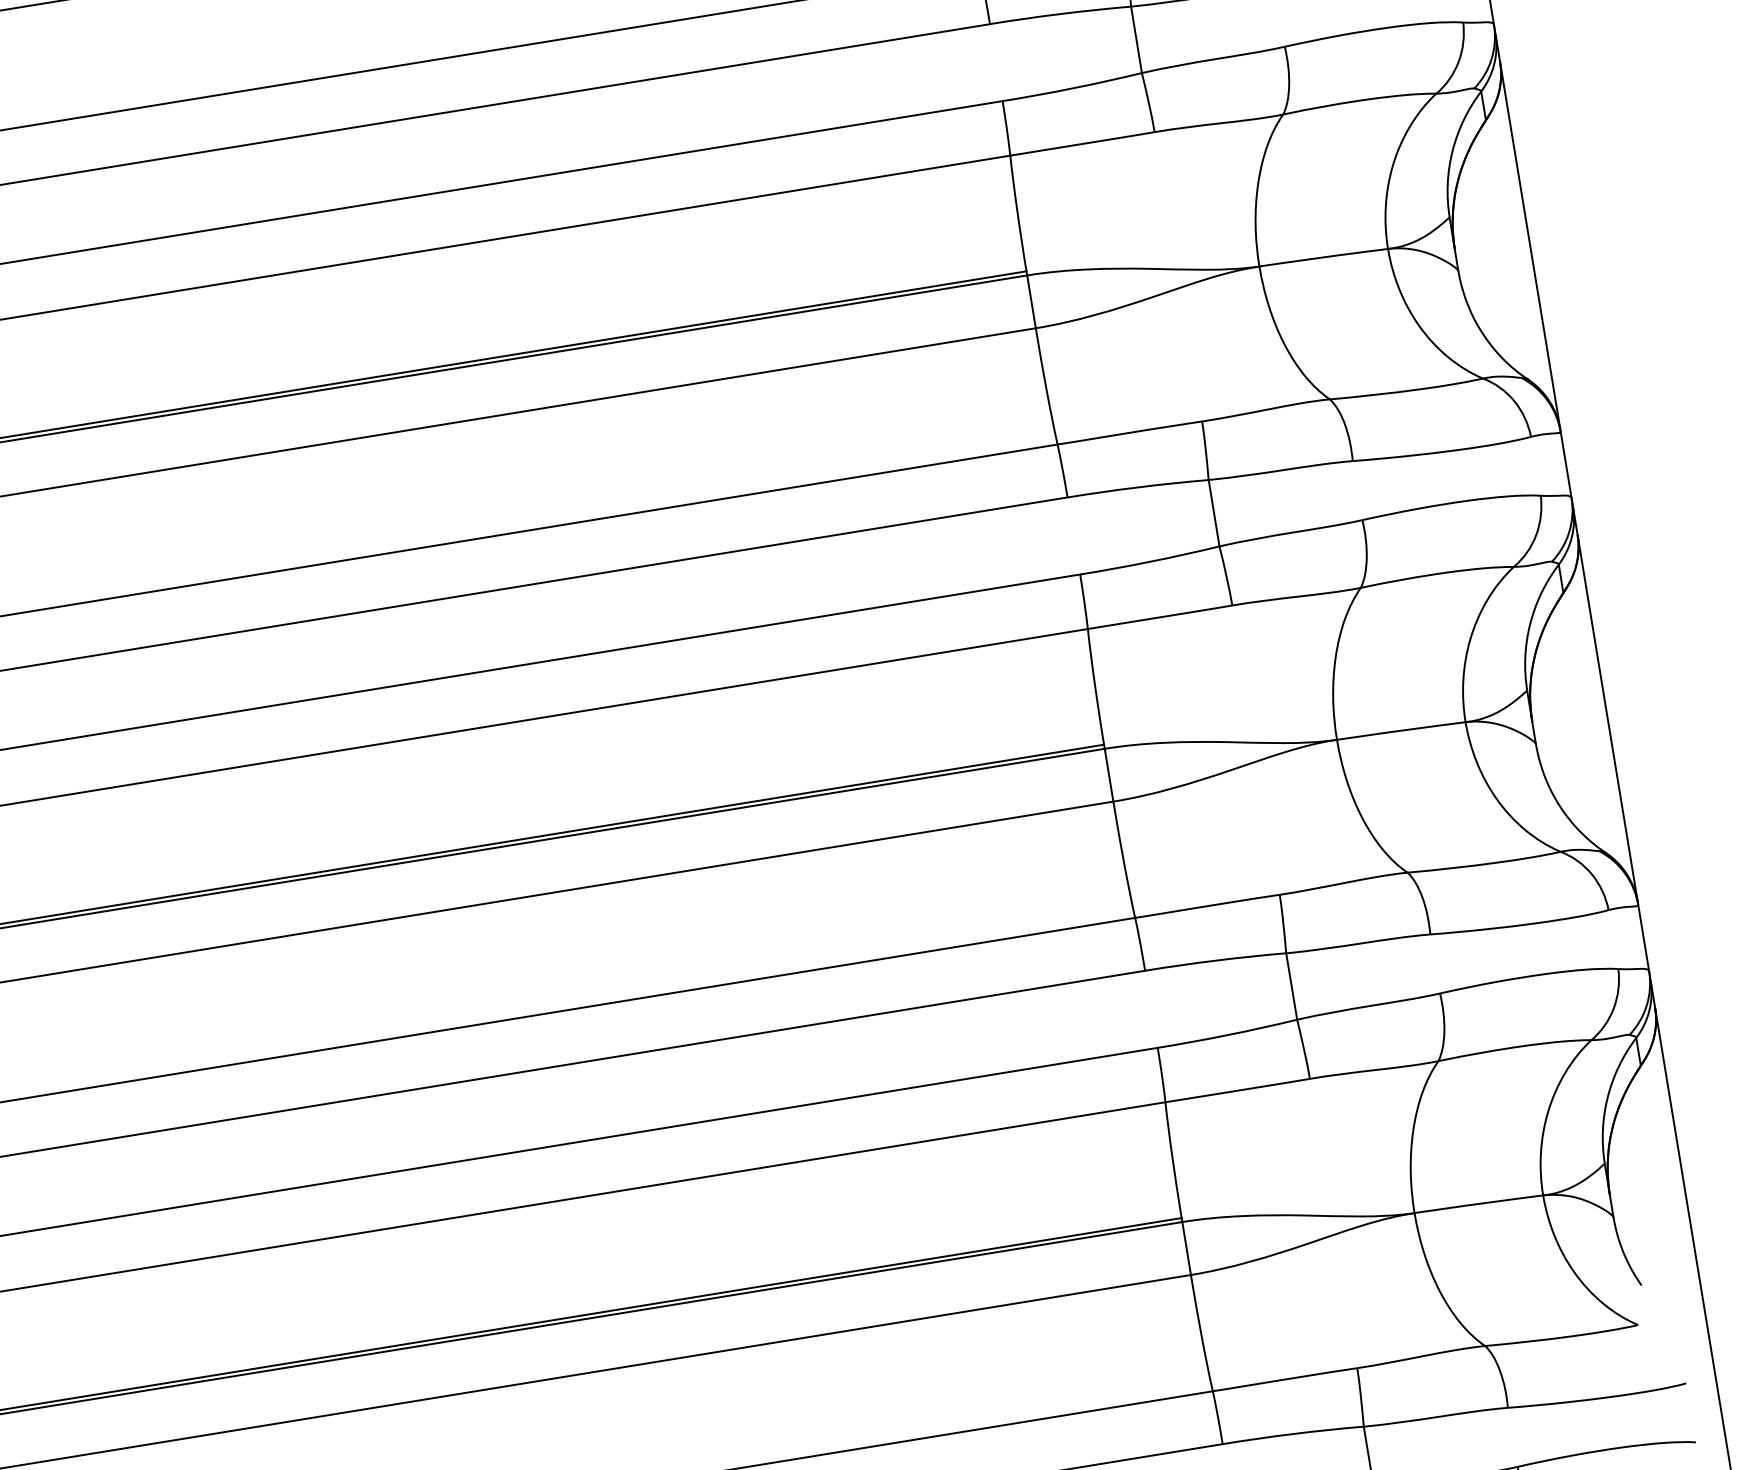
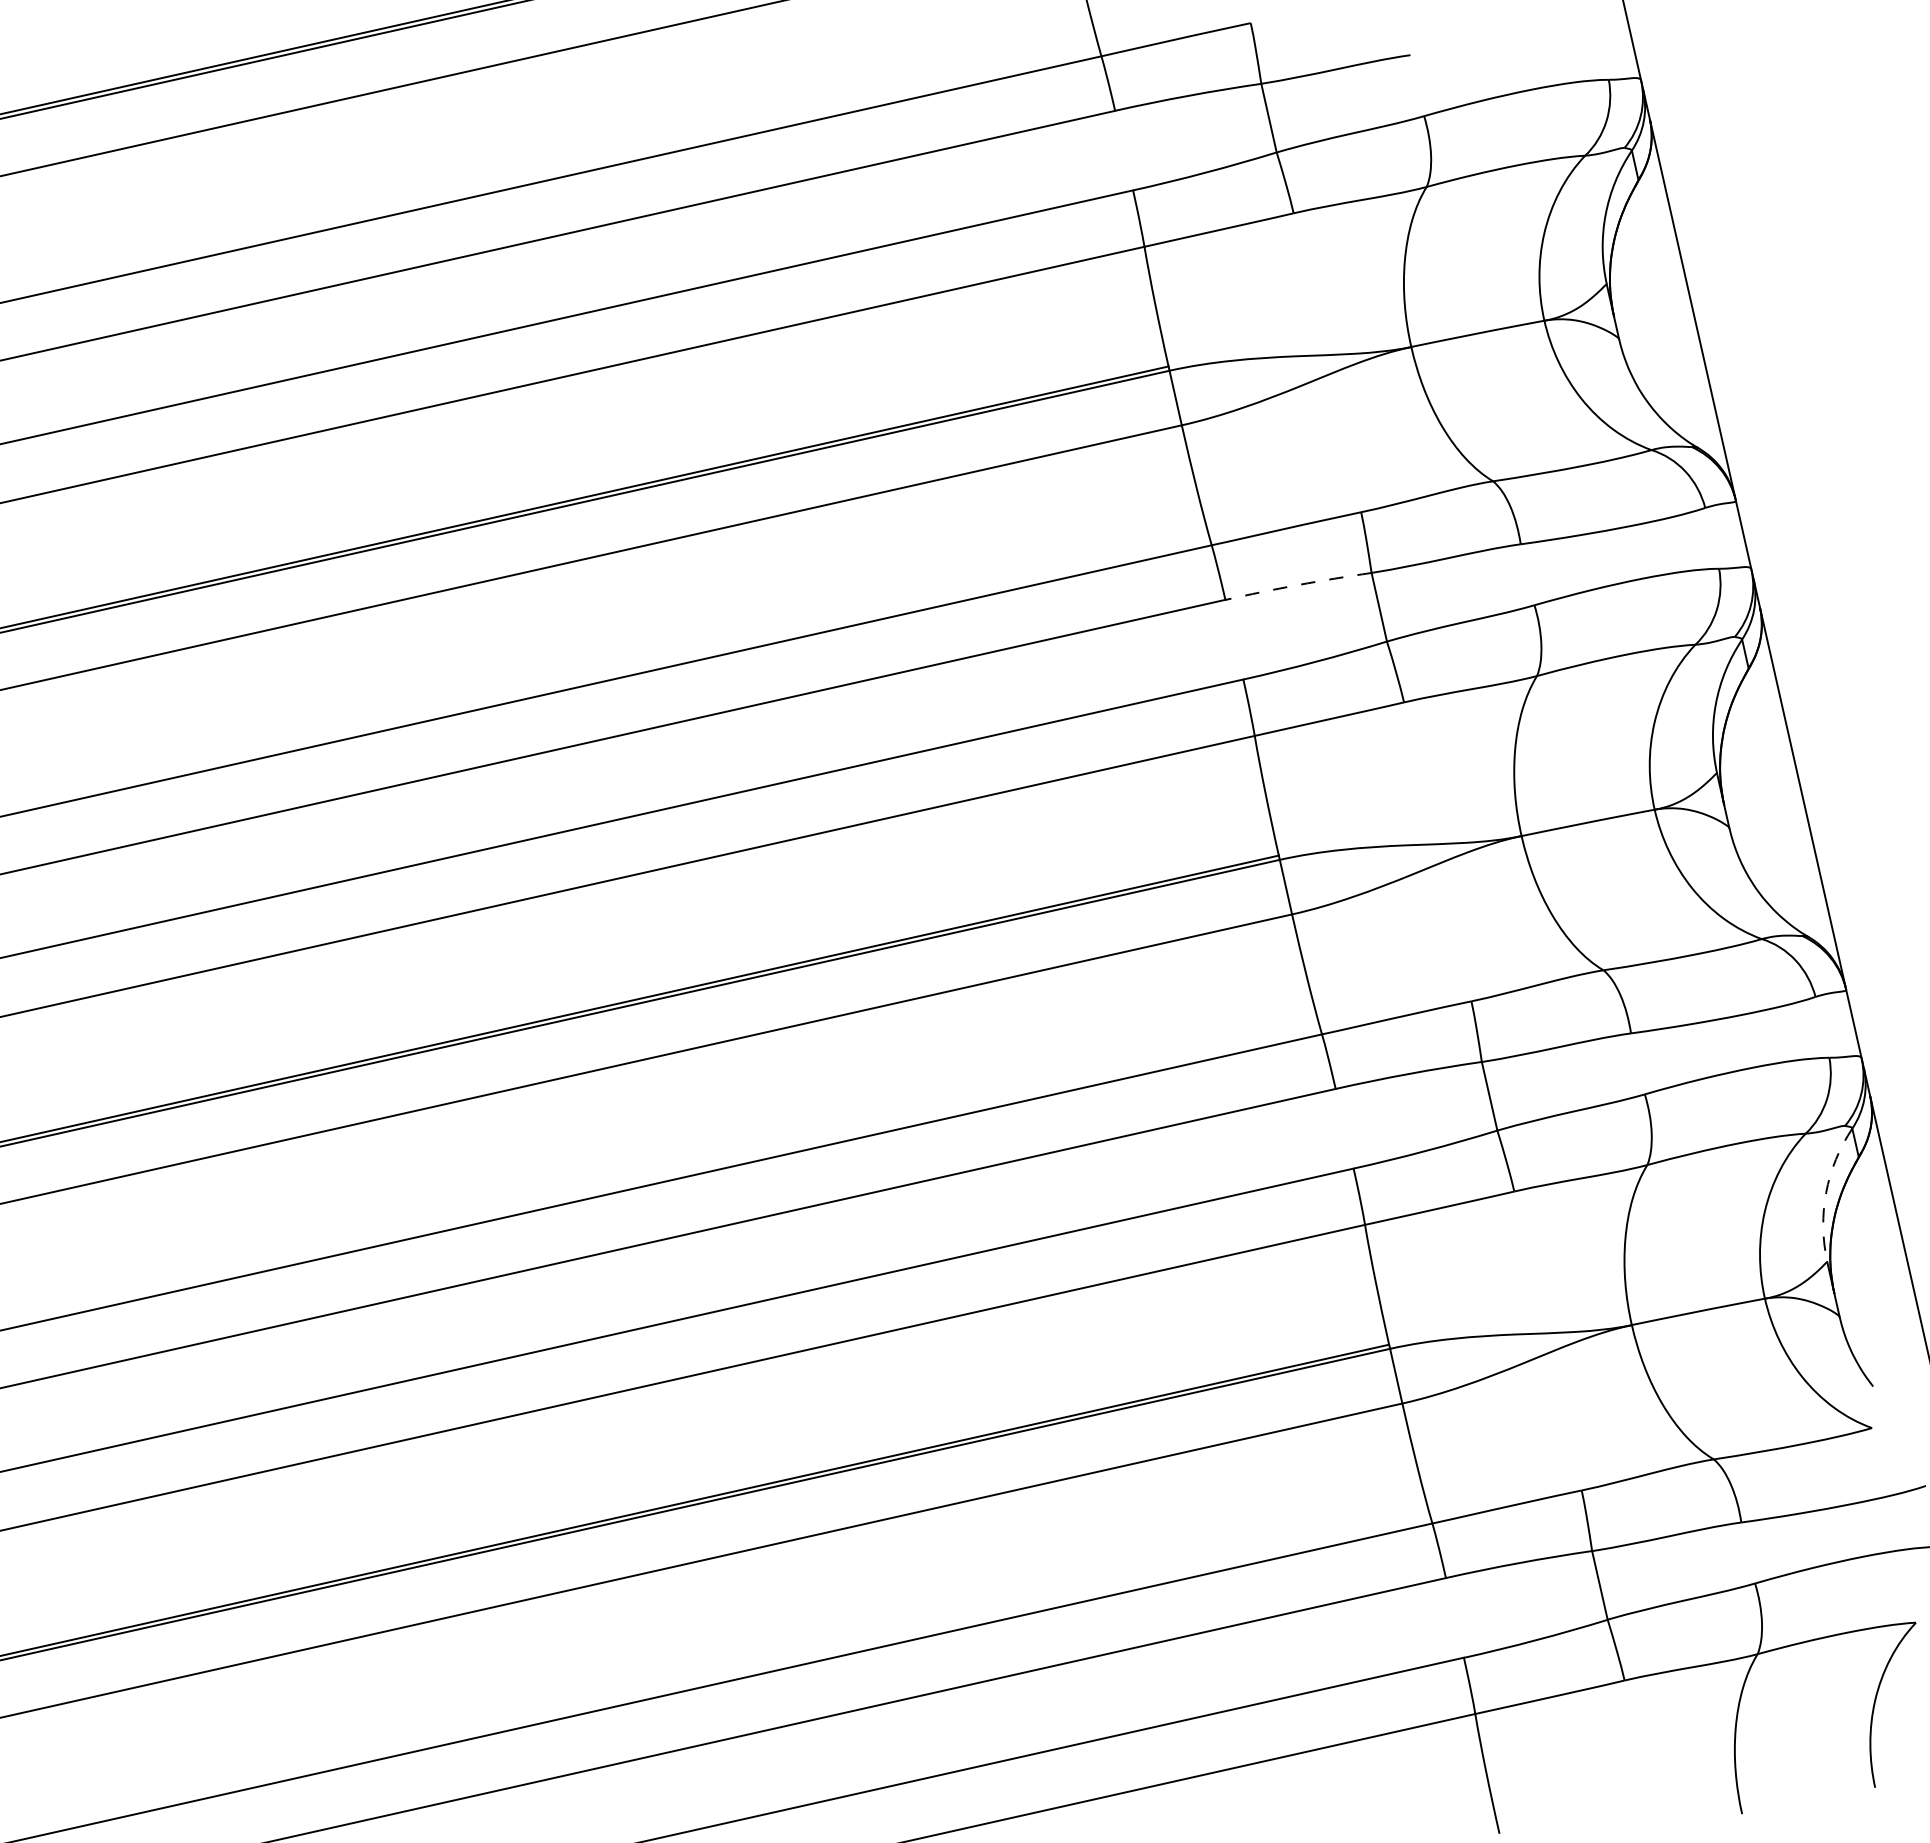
arc: (1138, 487) -> (1298, 585), solid -> dashed
arc: (1607, 1097) -> (1826, 1192), solid -> dashed

